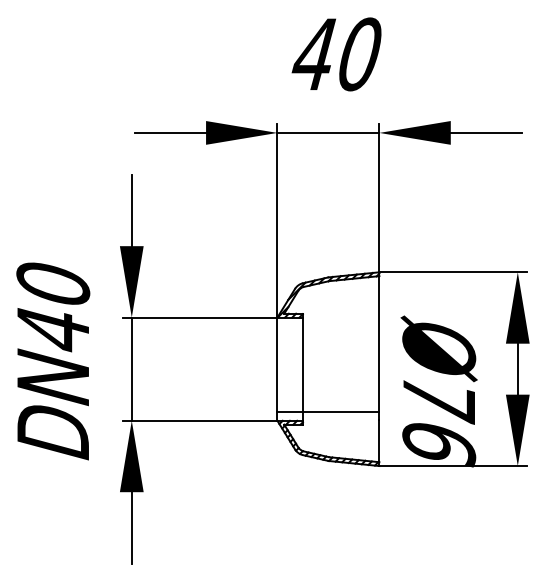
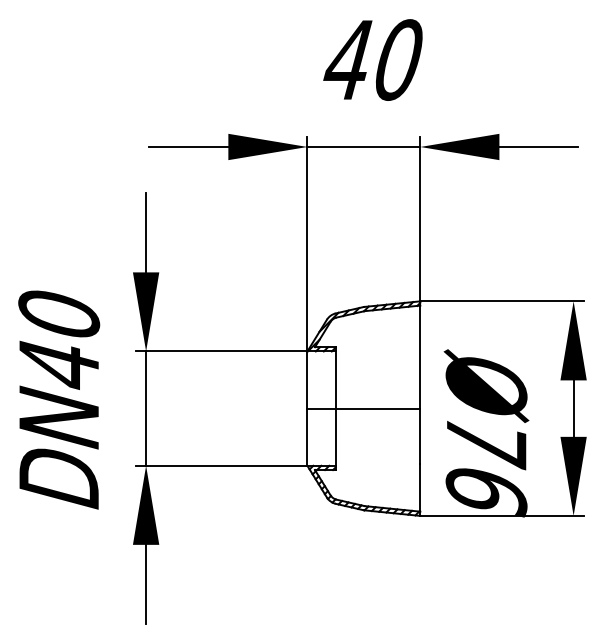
line: (328, 412) -> (363, 408), moved

